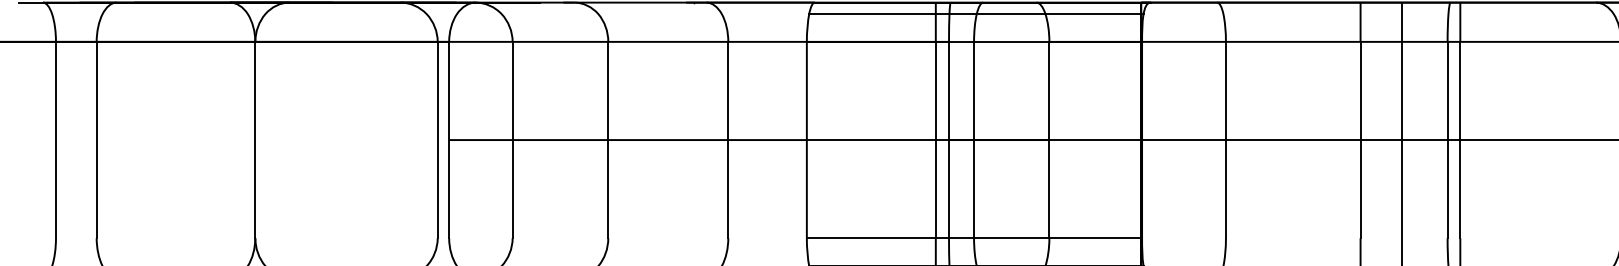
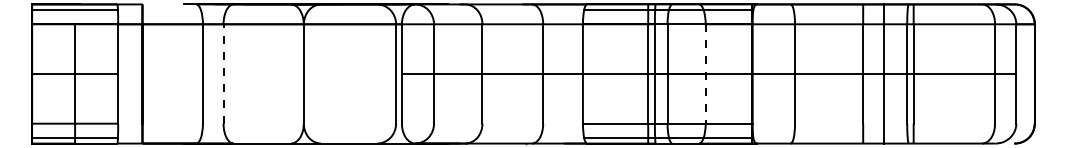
line: (96, 139) -> (223, 73), solid -> dashed
line: (1048, 139) -> (705, 73), solid -> dashed

